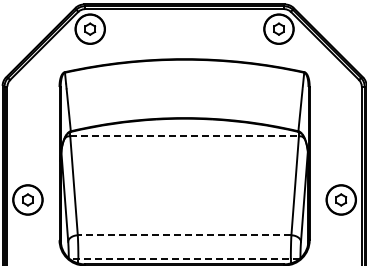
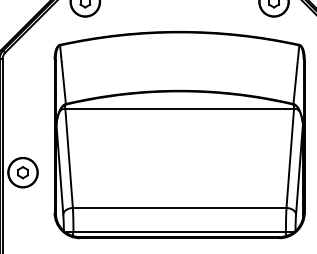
line: (185, 136) -> (180, 109), dashed -> solid
line: (184, 235) -> (179, 208), dashed -> solid
line: (184, 258) -> (179, 231), dashed -> solid

